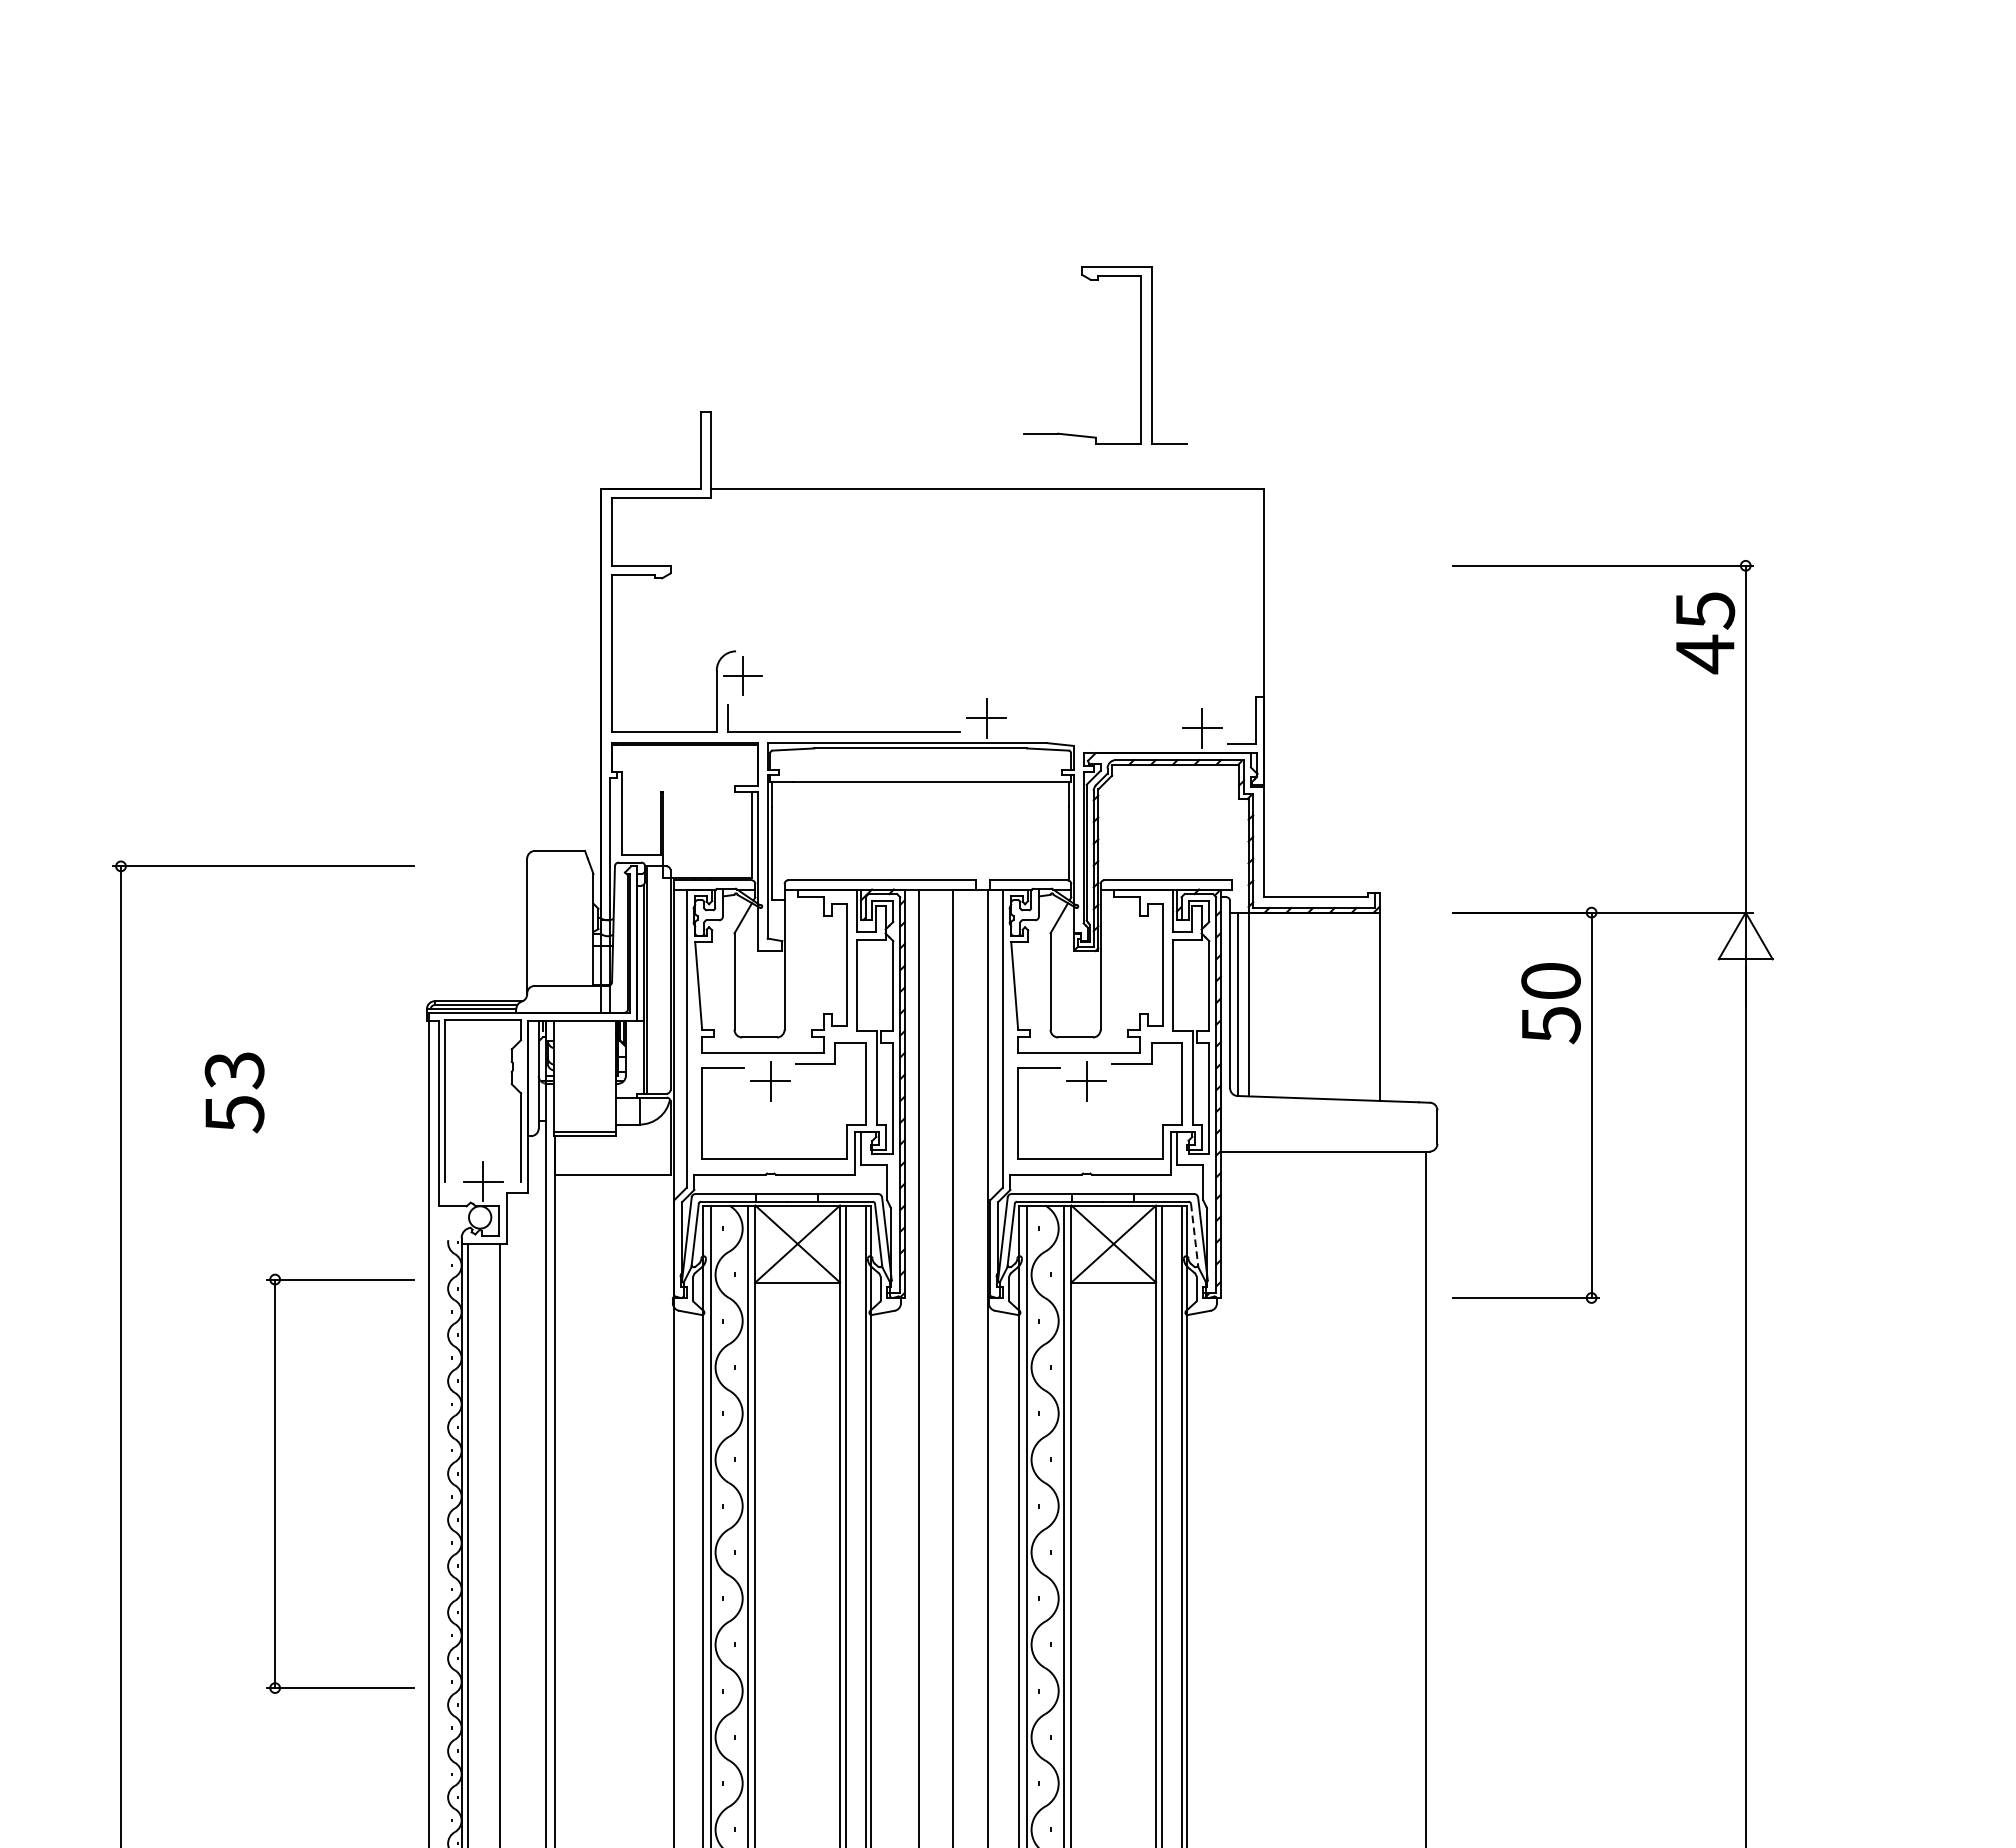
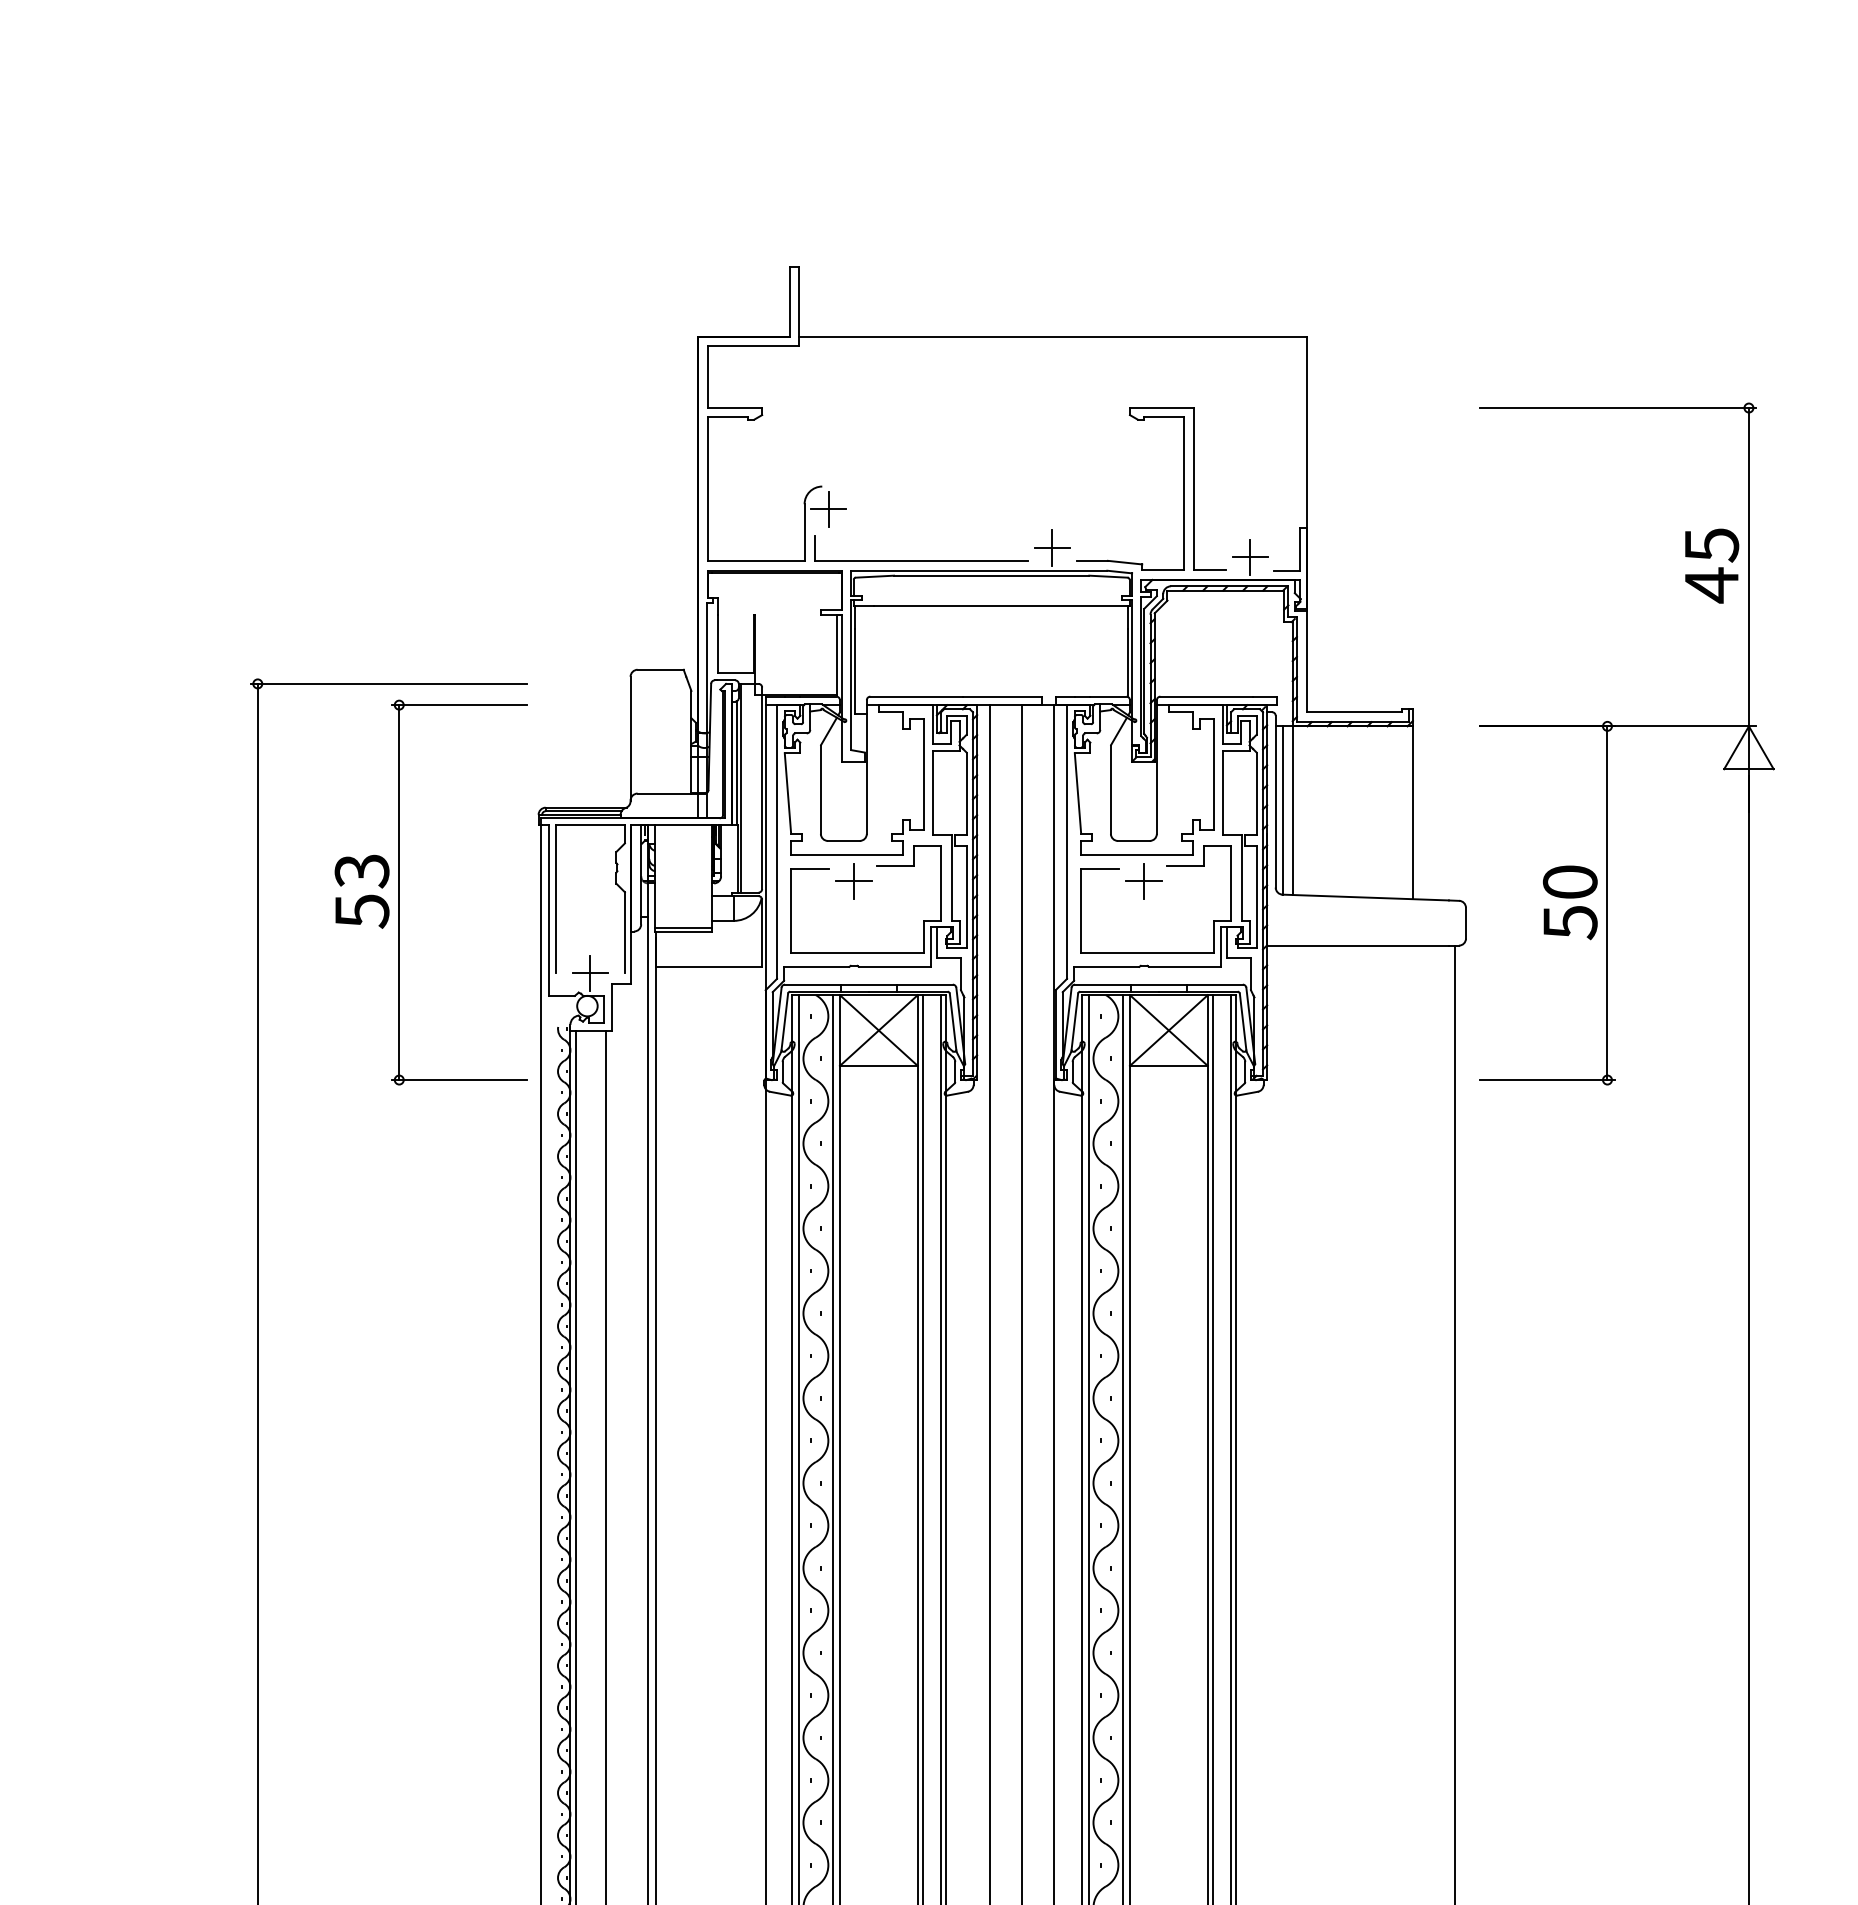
part: (1140, 354) -> (1183, 488), moved
text: (1706, 632) -> (1712, 565), moved
text: (1551, 1003) -> (1570, 902), moved
line: (1195, 1236) -> (1243, 1023), dashed -> solid
part: (275, 1483) -> (399, 892), moved

